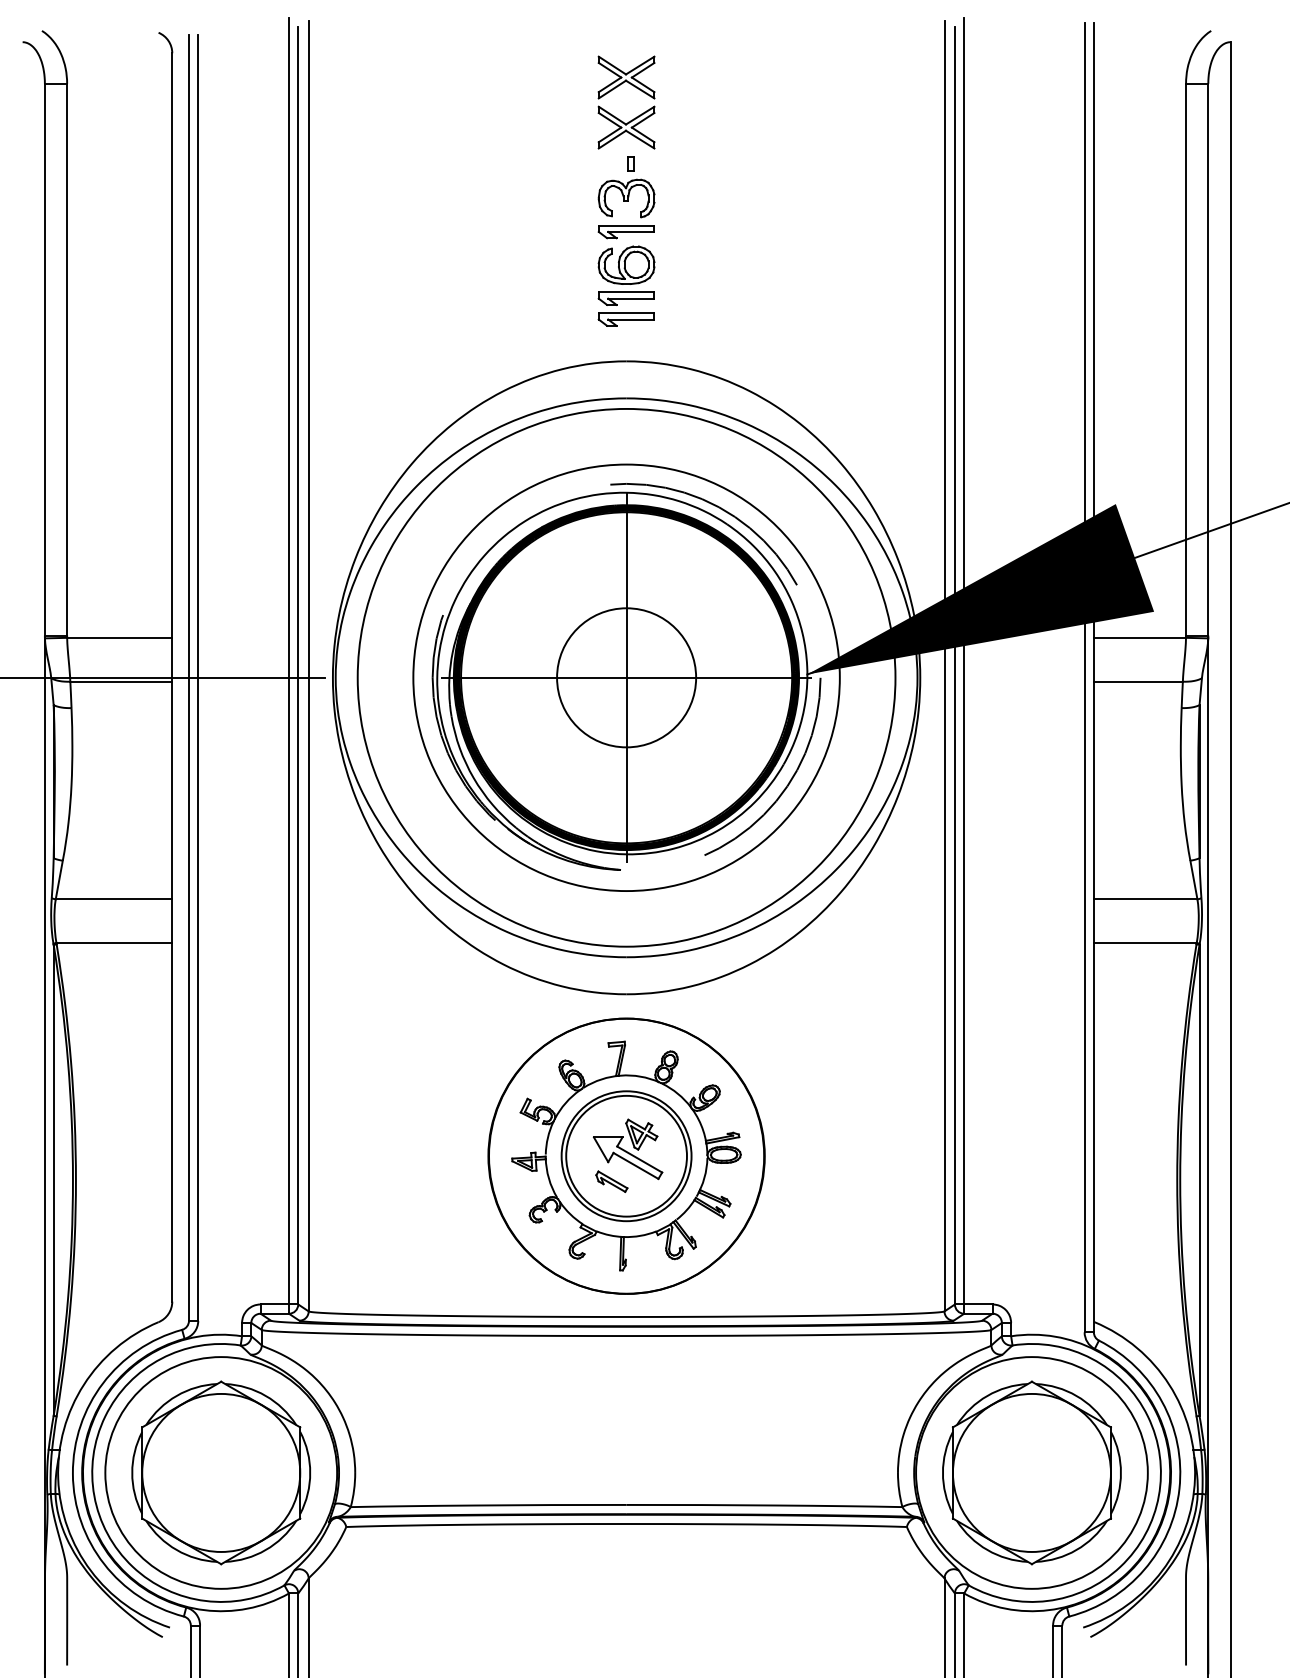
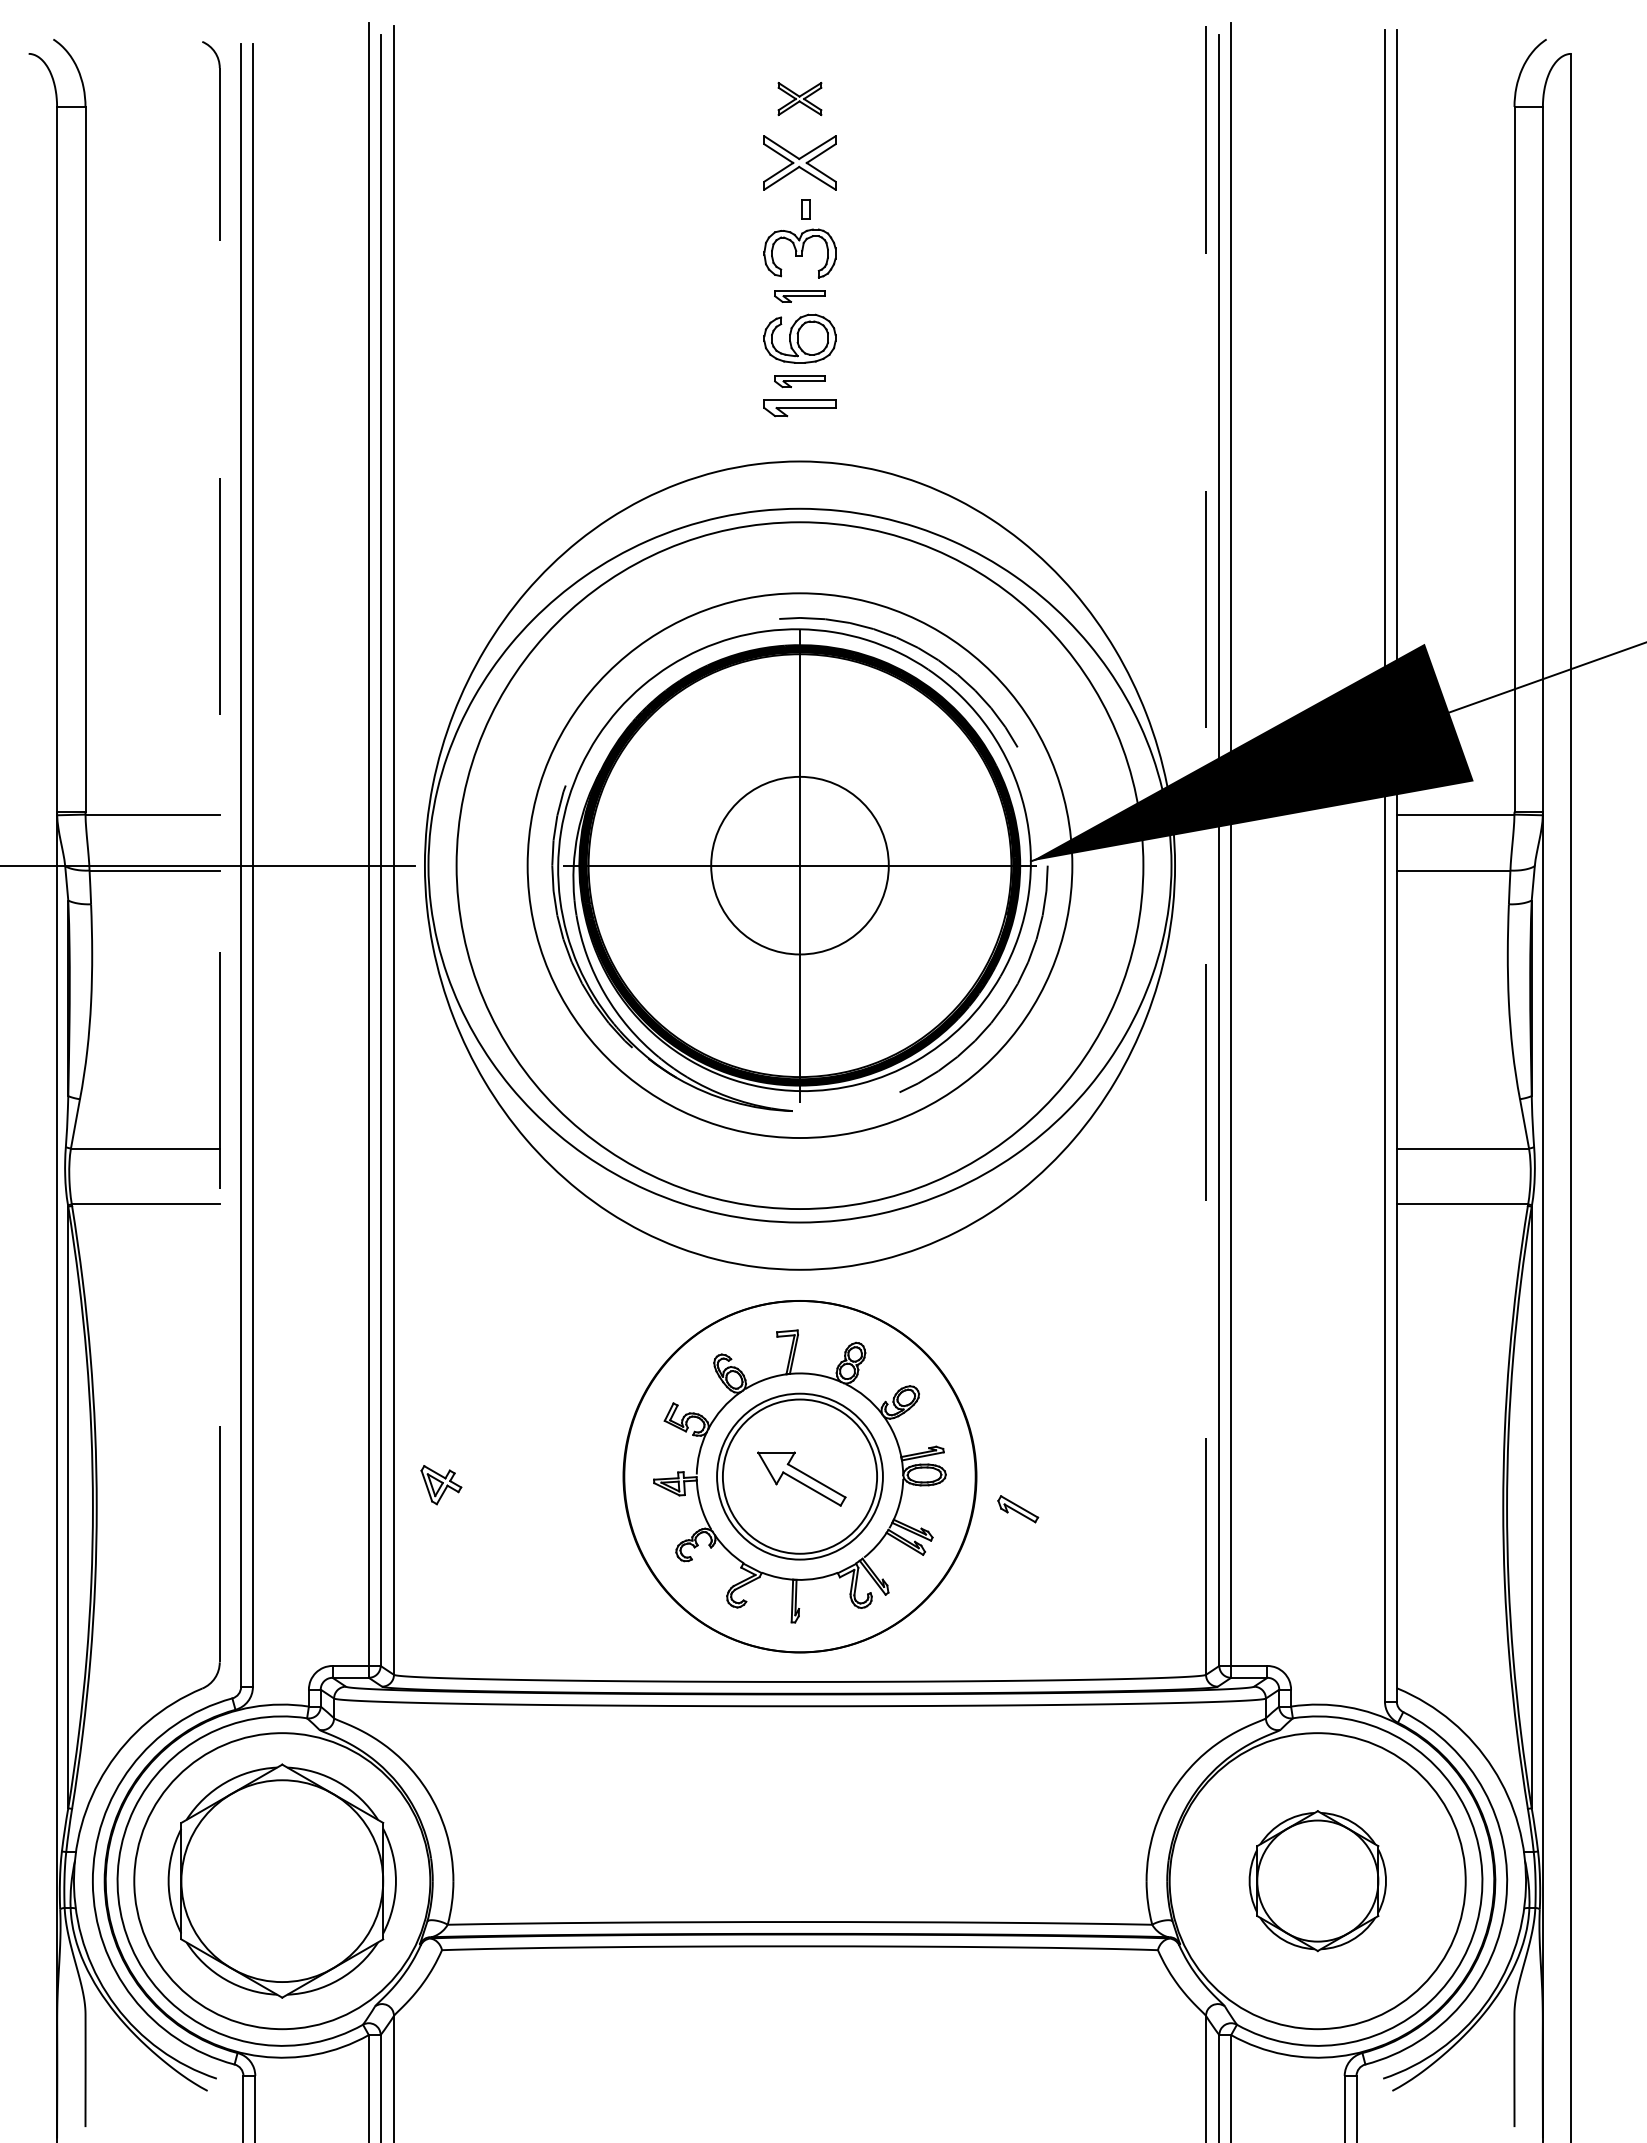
part: (626, 77) -> (799, 98), size x0.6
part: (626, 232) -> (799, 296), size x0.7
part: (626, 298) -> (799, 381), size x0.7
line: (944, 665) -> (1206, 850), solid -> dashed
line: (172, 676) -> (219, 864), solid -> dashed
part: (641, 1134) -> (441, 1485), moved
part: (612, 1181) -> (1018, 1509), moved
part: (1031, 1472) -> (1317, 1880), size x0.6

